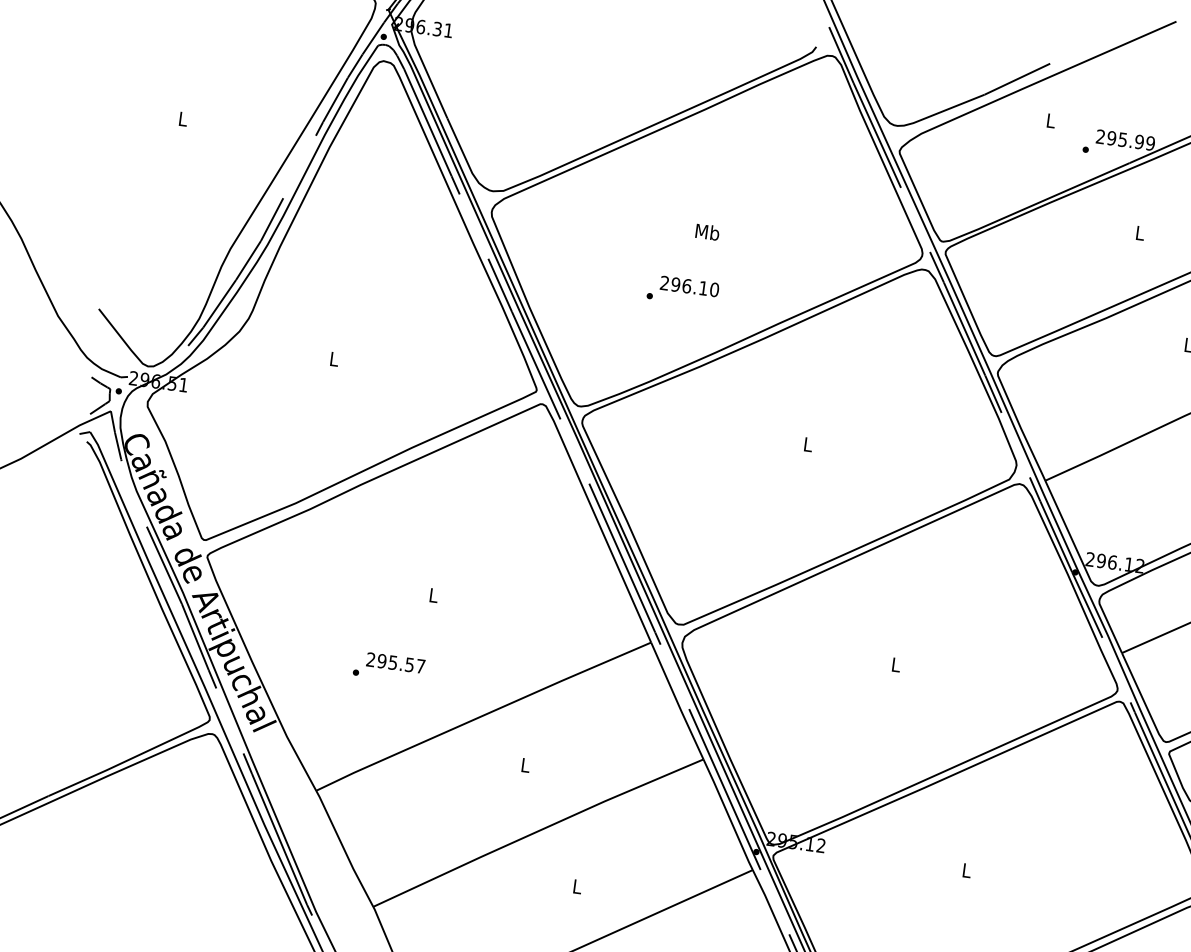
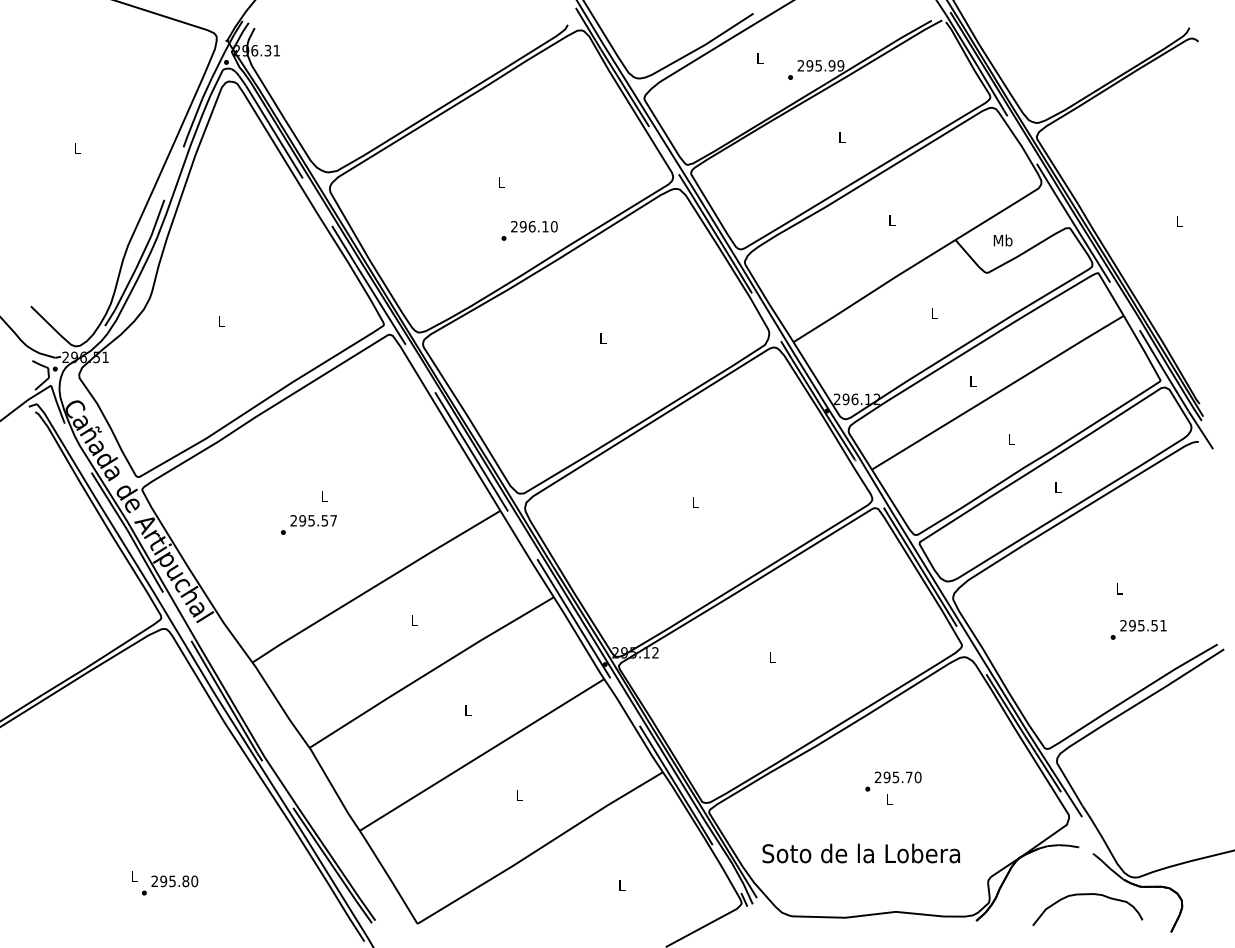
text: (707, 231) -> (501, 181), Mb -> L
text: (682, 290) -> (529, 230), moved
text: (388, 666) -> (308, 524), moved

